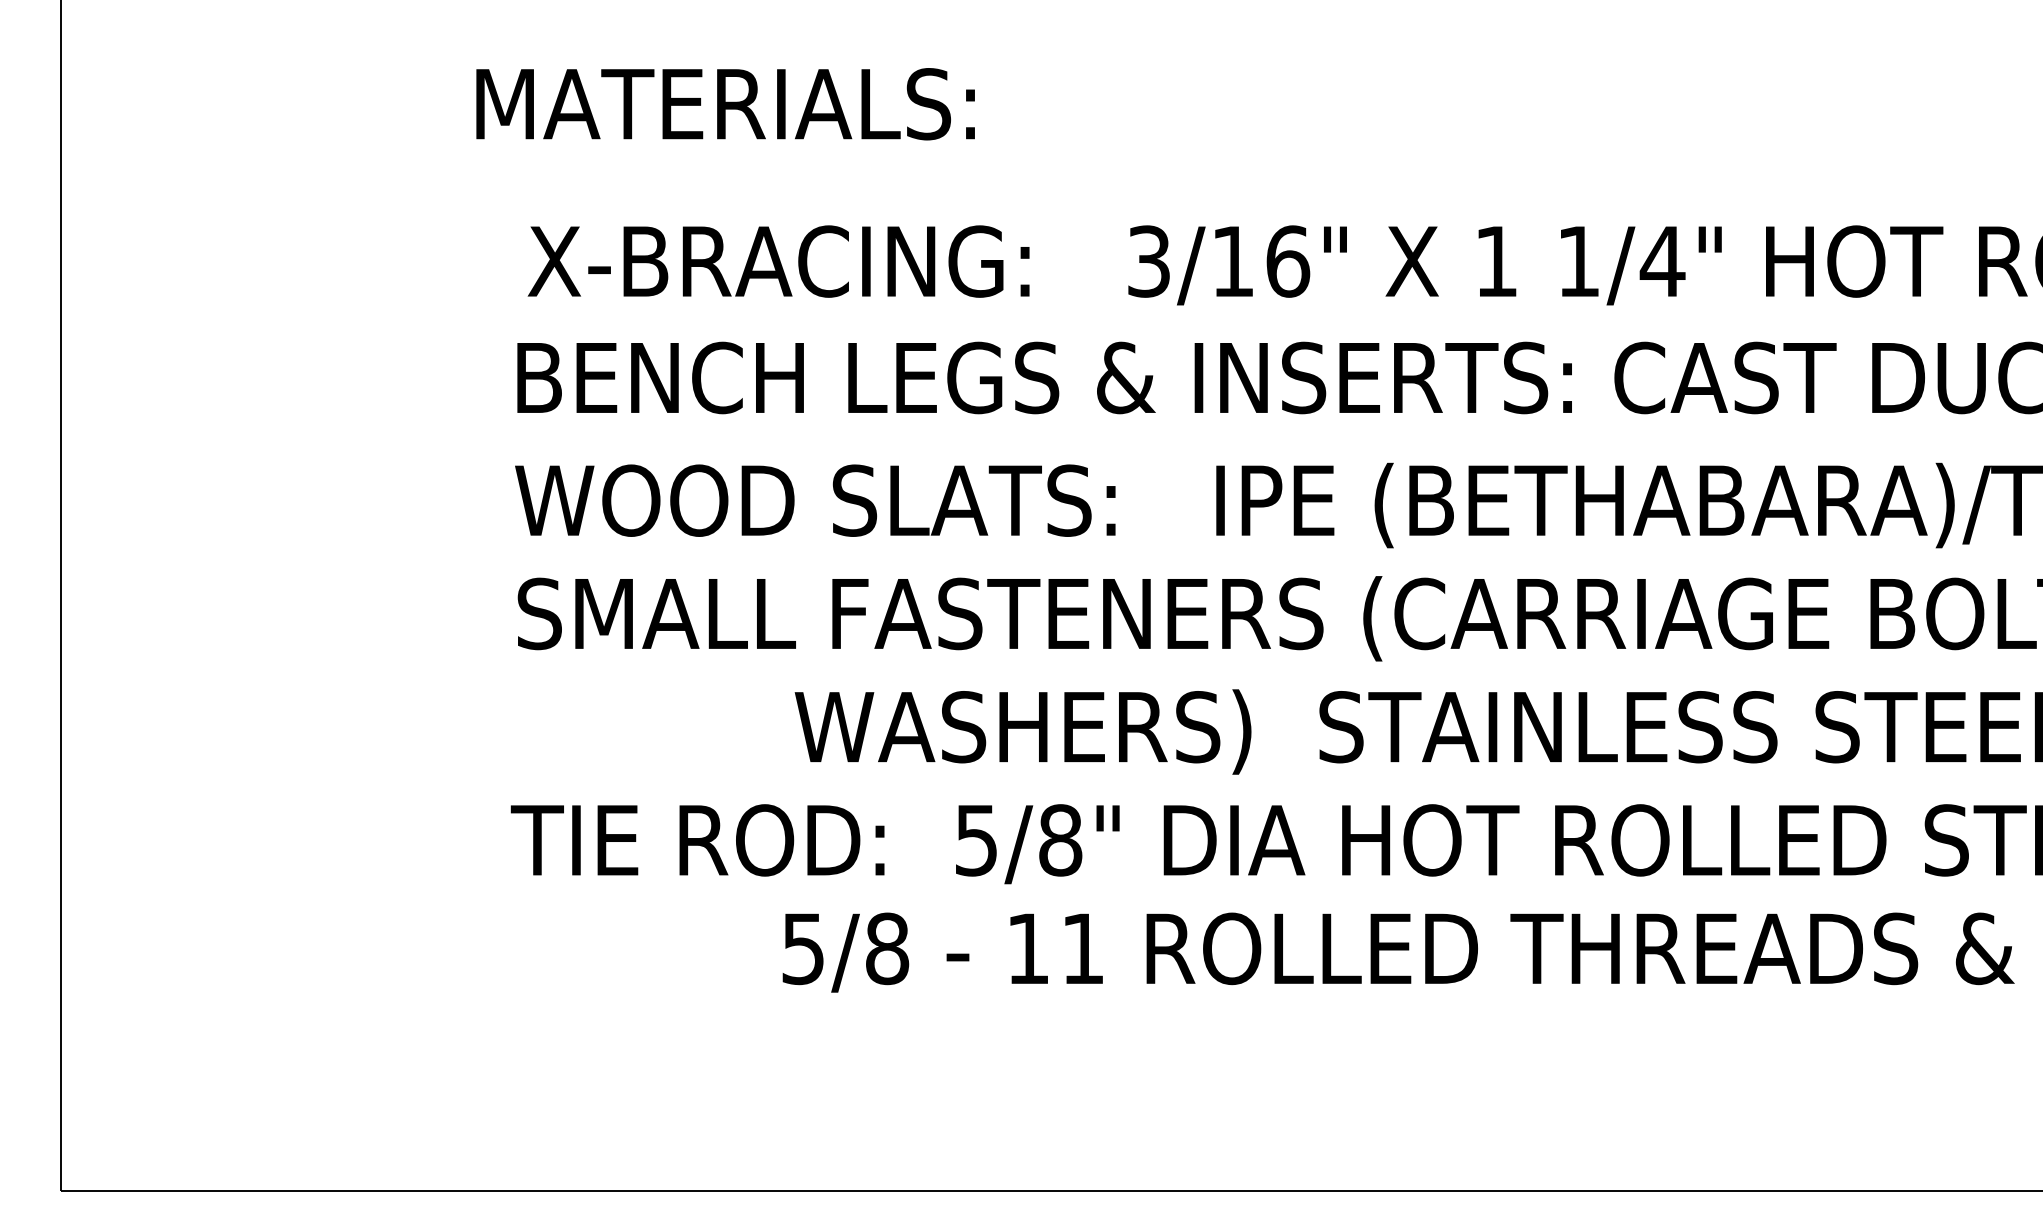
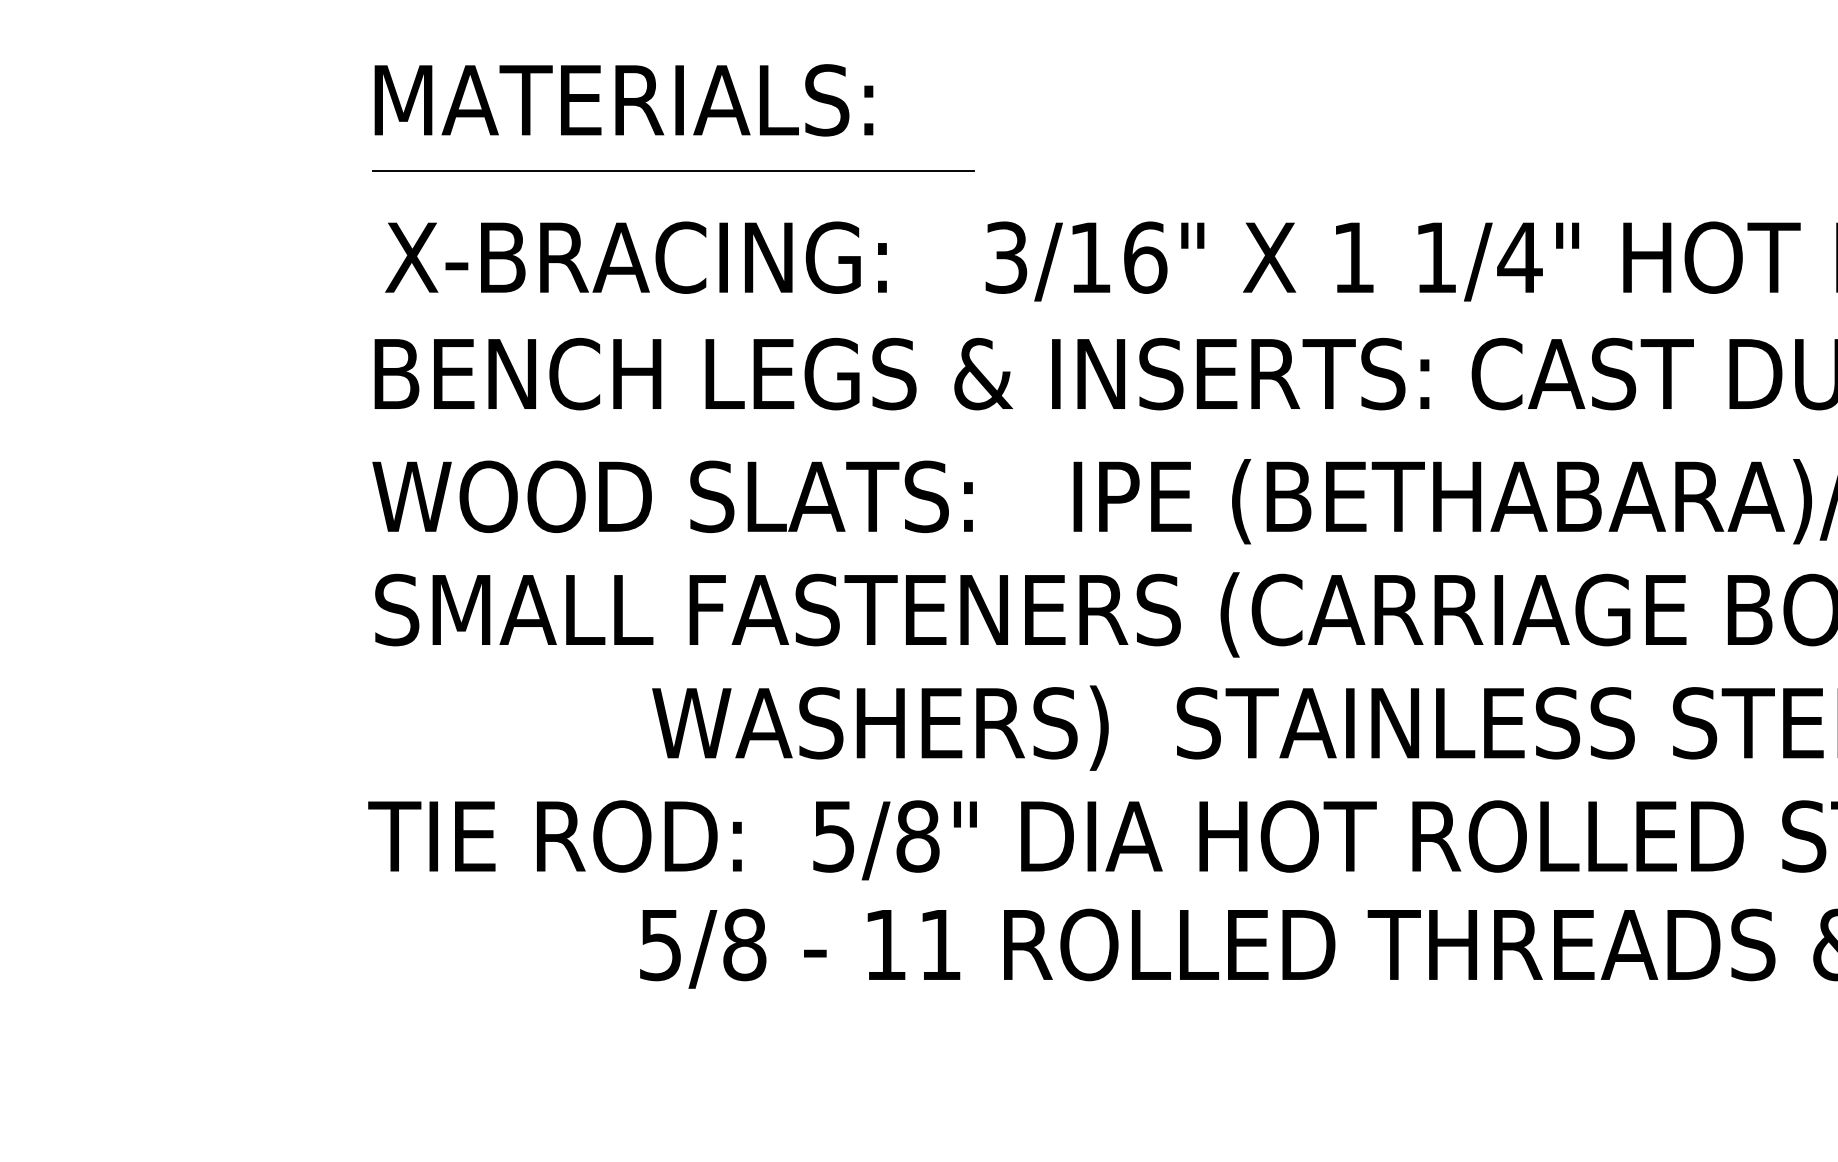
text: (725, 104) -> (623, 100), moved
line: (816, 174) -> (673, 170), added

